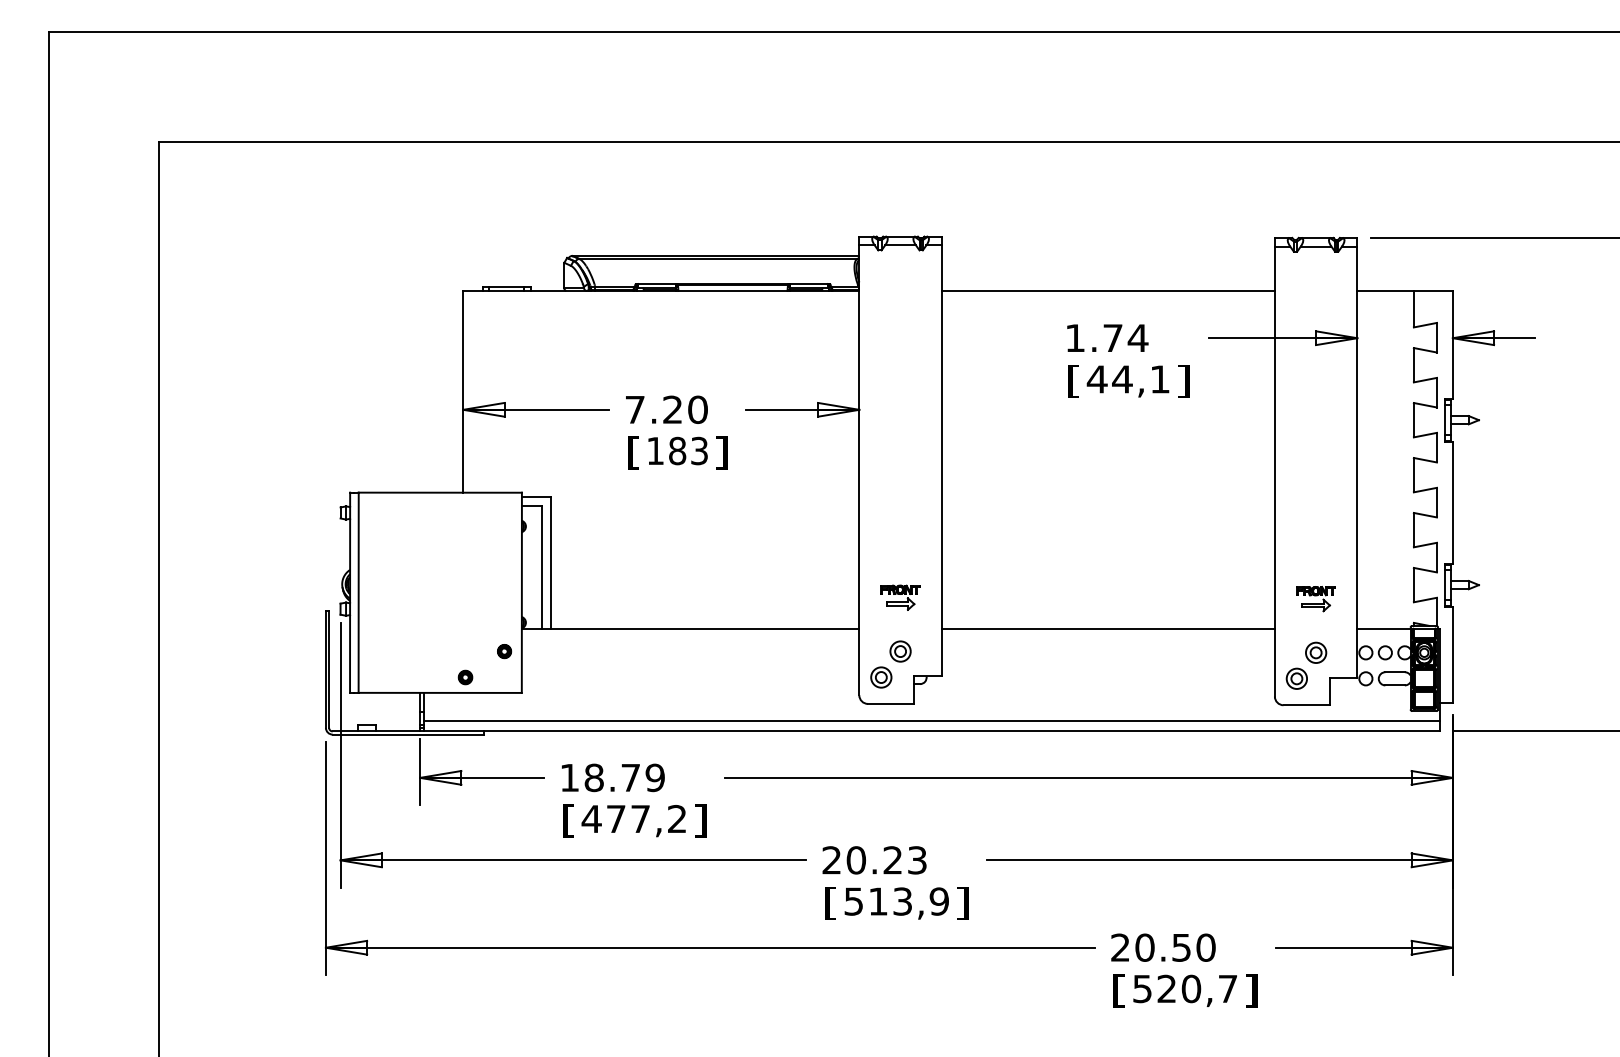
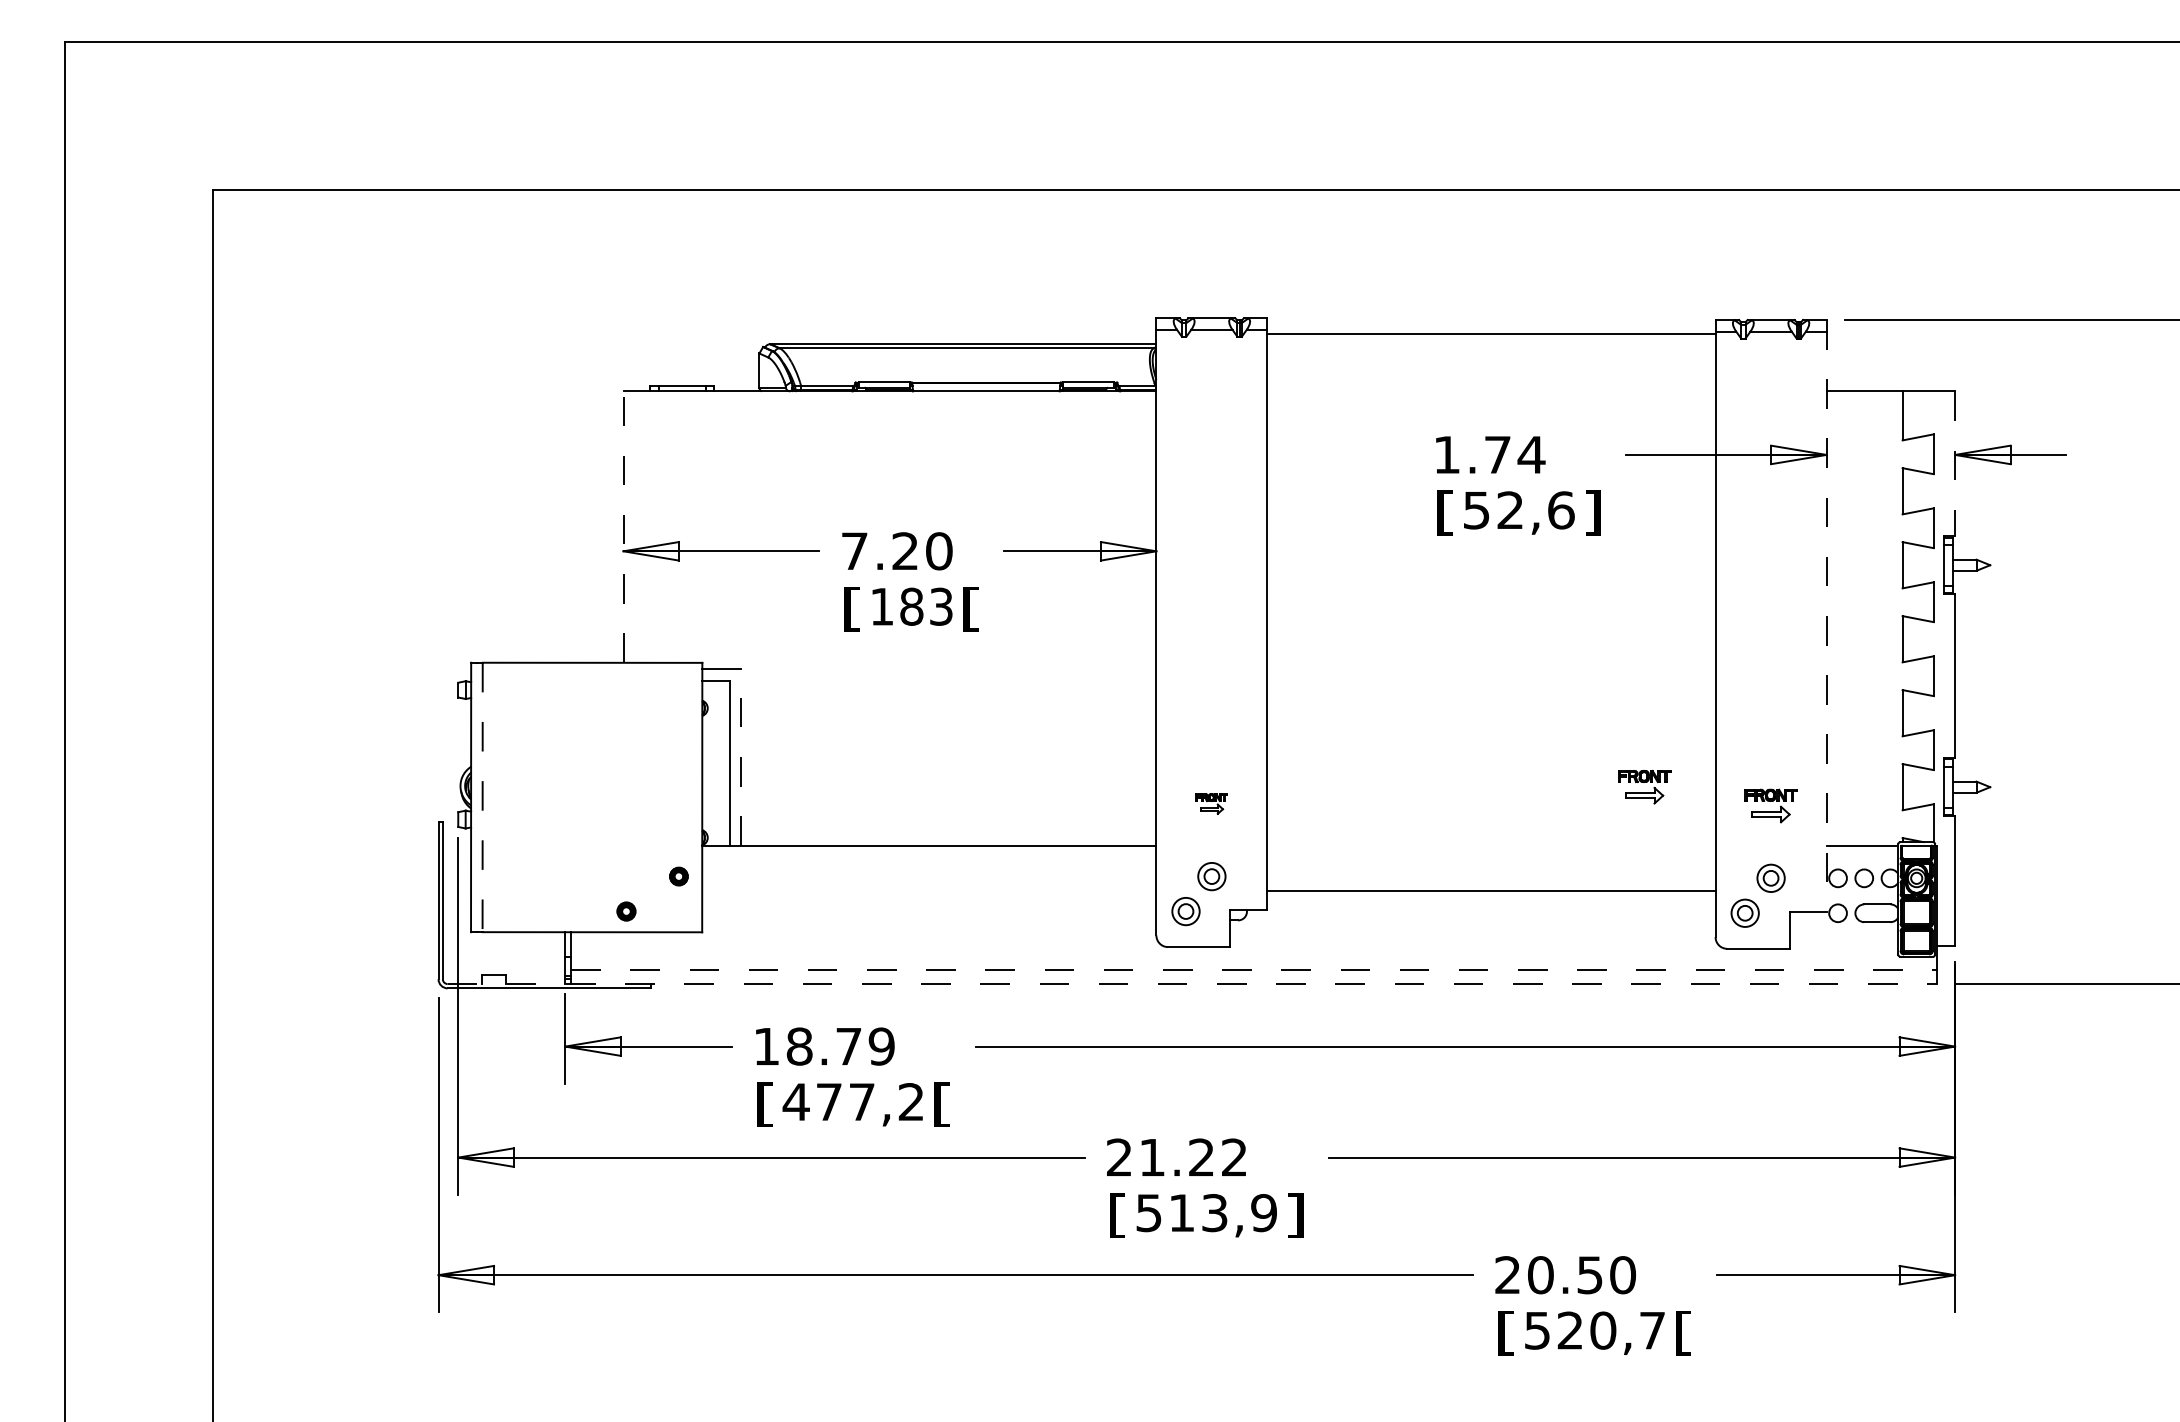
line: (1107, 291) -> (1490, 334), moved
line: (1452, 344) -> (1954, 463), solid -> dashed
text: (1128, 379) -> (1518, 510), 44,1 -> 52,6
line: (463, 391) -> (623, 526), solid -> dashed
text: (721, 452) -> (970, 608), ] -> [
line: (1357, 457) -> (1826, 615), solid -> dashed
line: (550, 562) -> (740, 756), solid -> dashed
part: (1221, 585) -> (1643, 787), added
line: (358, 593) -> (482, 798), solid -> dashed
part: (900, 597) -> (1211, 803), size x0.6
line: (1107, 628) -> (1490, 891), moved
line: (931, 721) -> (1253, 970), solid -> dashed
line: (886, 731) -> (1192, 984), solid -> dashed
text: (700, 820) -> (942, 1103), ] -> [
text: (886, 860) -> (1192, 1157), 20.23 -> 21.22
text: (1251, 990) -> (1684, 1332), ] -> [

